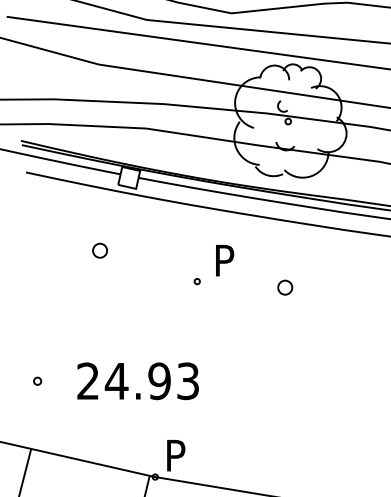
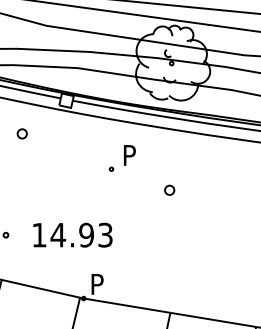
part: (98, 250) -> (21, 133), moved
part: (284, 286) -> (169, 189), moved
text: (88, 380) -> (39, 234), 24.93 -> 14.93

